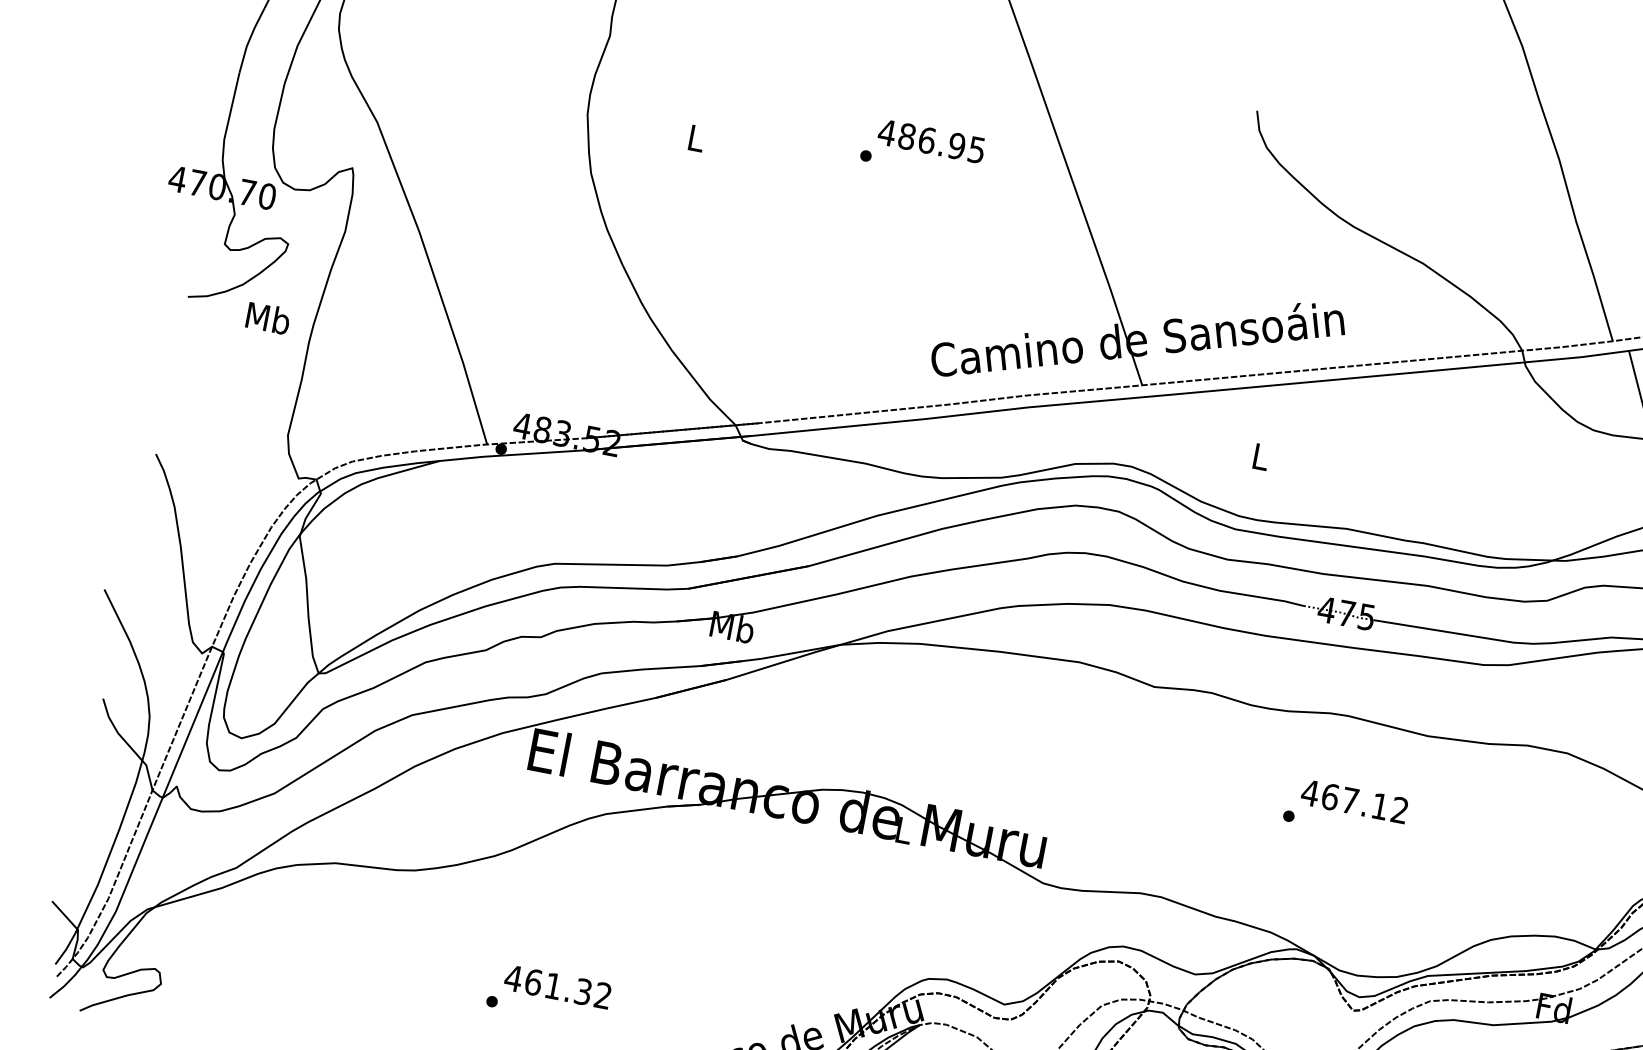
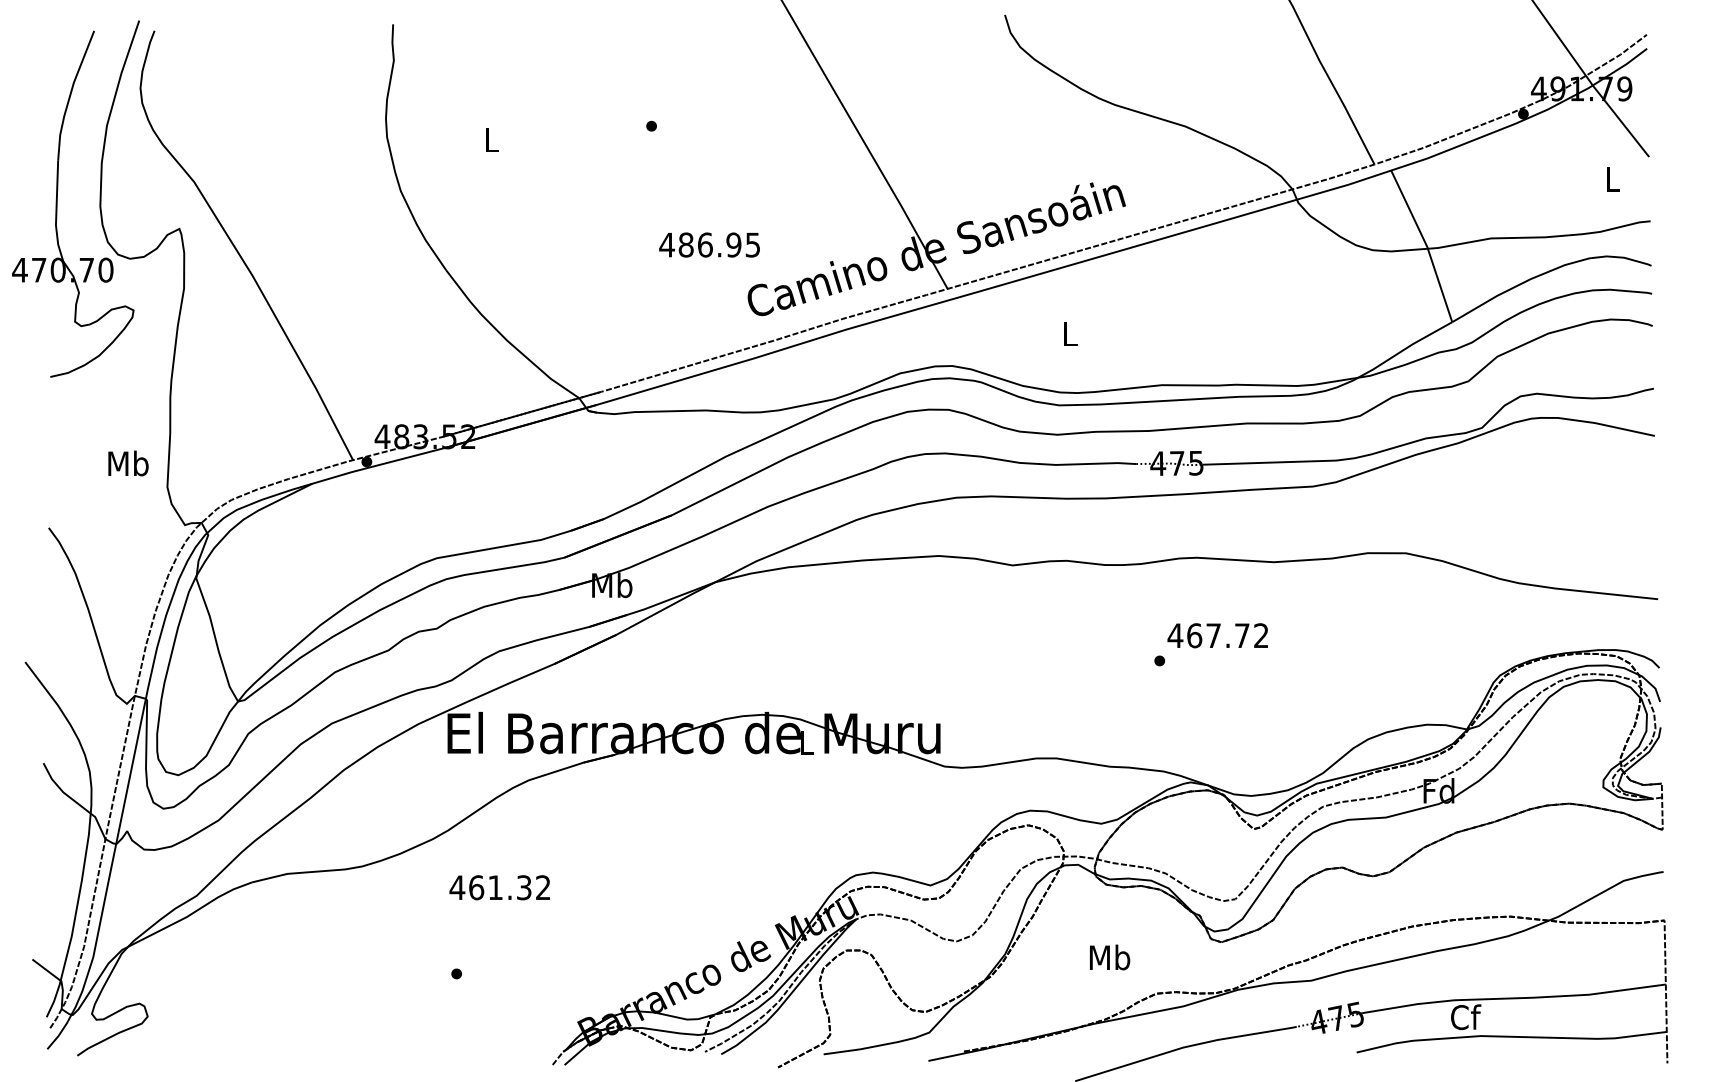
text: (931, 140) -> (709, 244), moved
text: (268, 318) -> (128, 463), moved
text: (1380, 806) -> (1242, 635), 467.12 -> 467.72
text: (557, 986) -> (499, 887), moved

